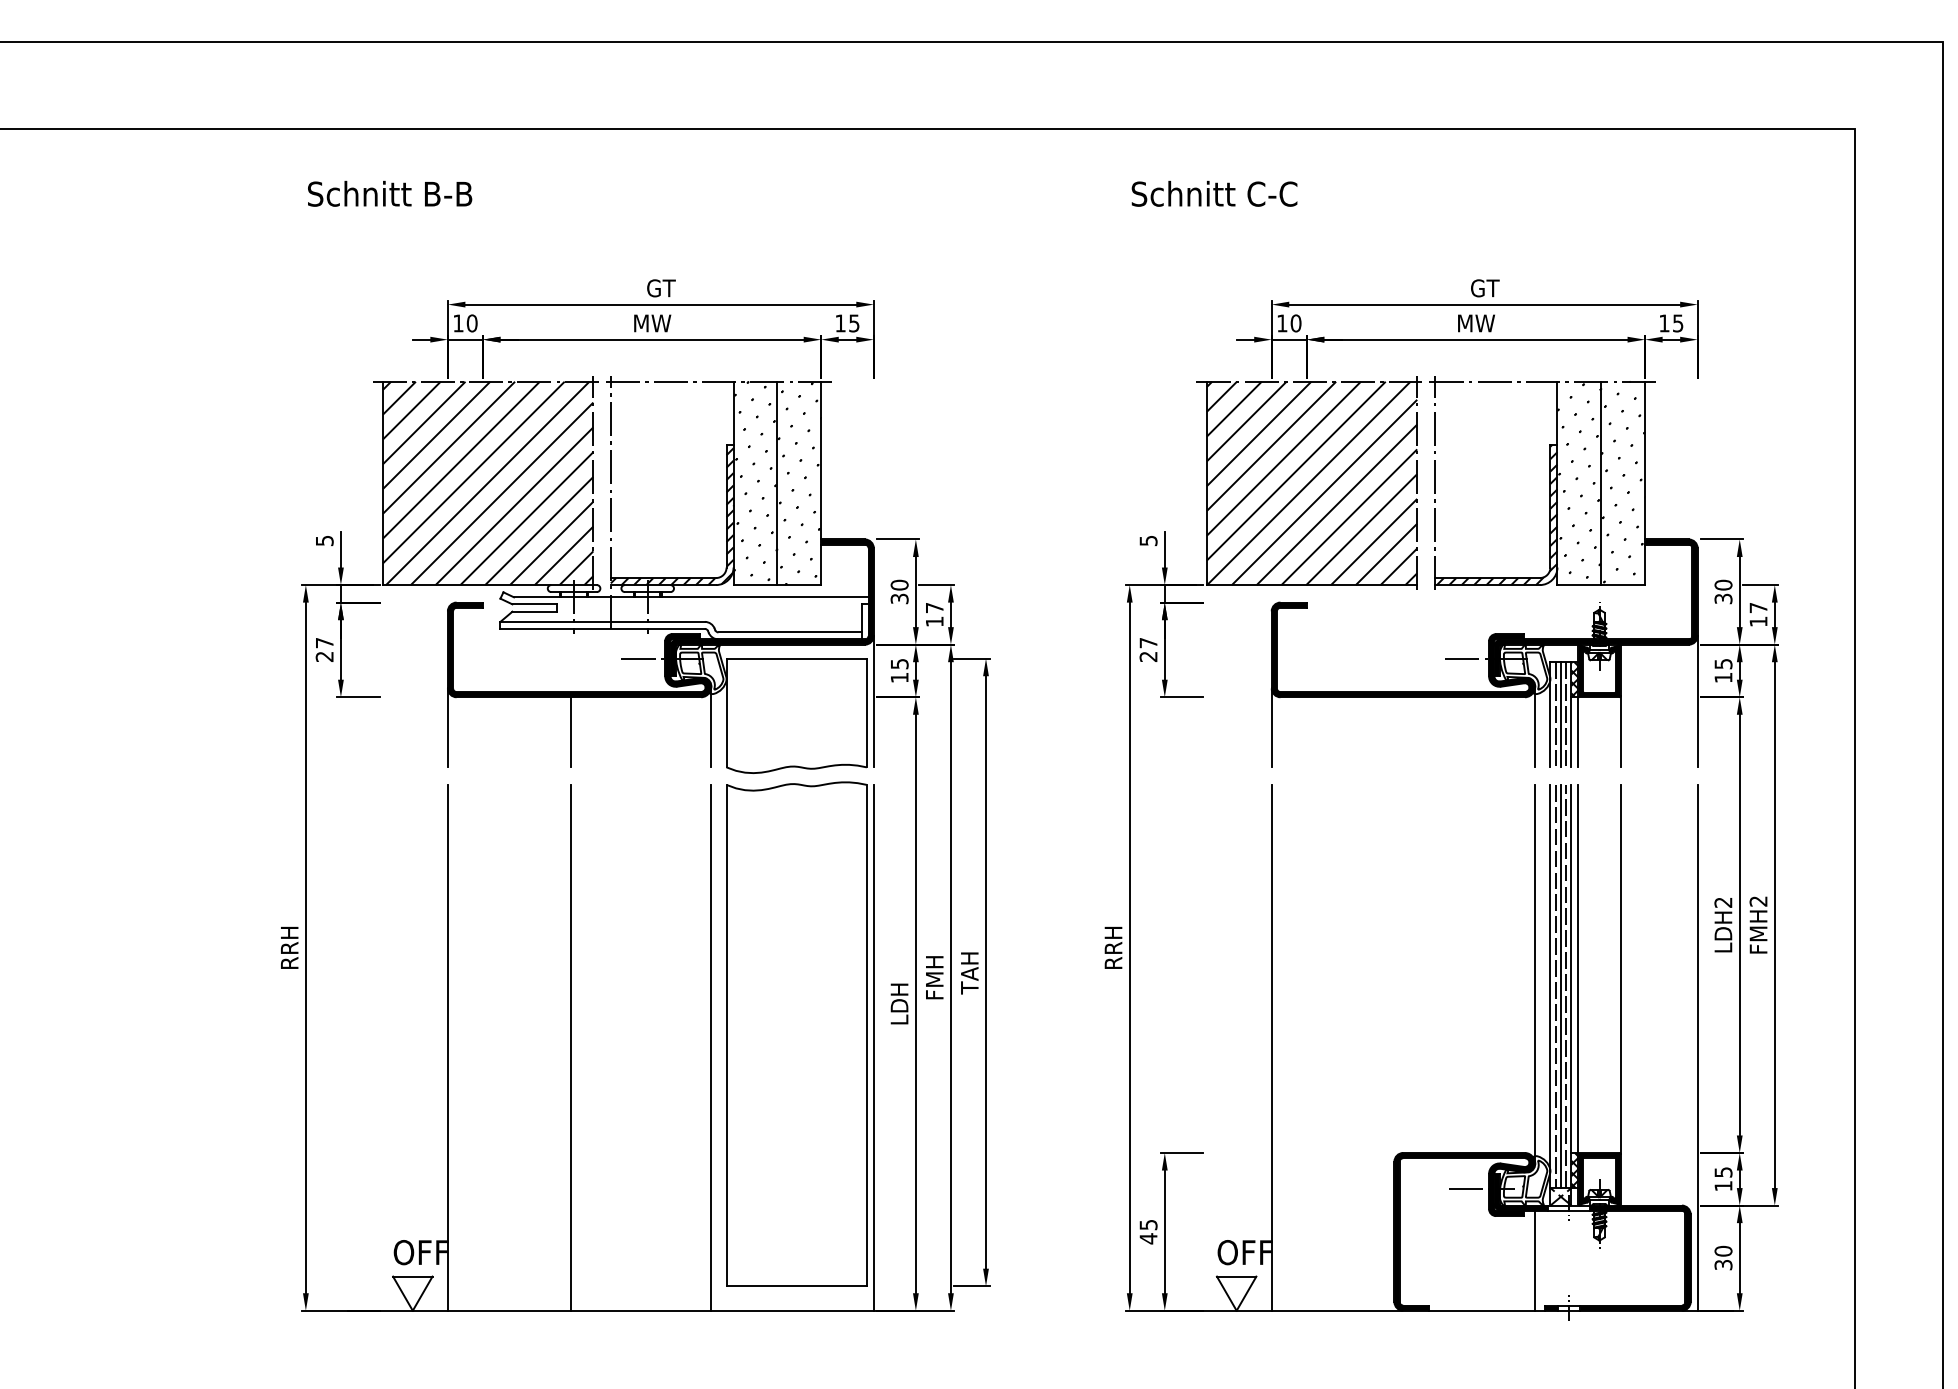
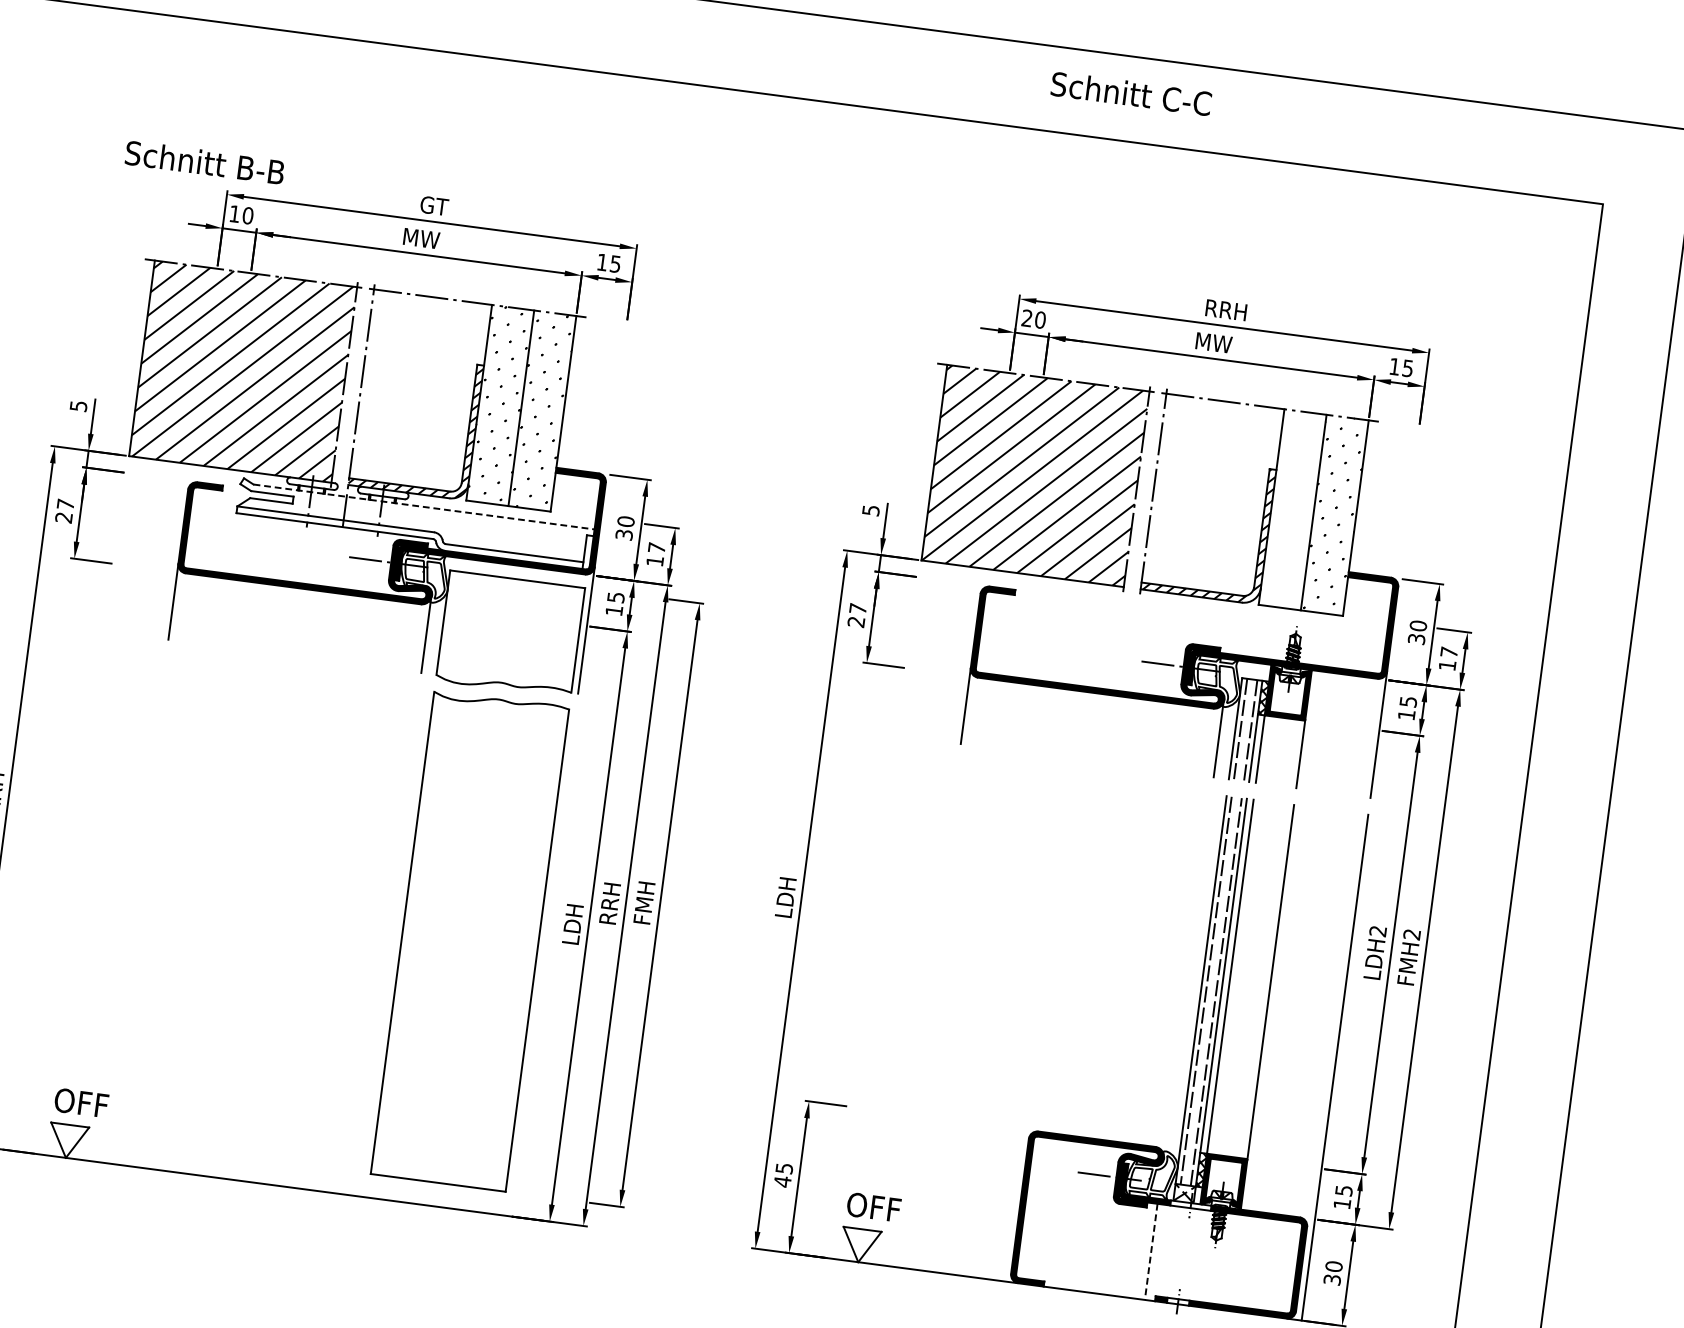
text: (390, 193) -> (205, 162), moved
text: (1214, 193) -> (1131, 93), moved
text: (1484, 288) -> (1226, 310), GT -> RRH
text: (1282, 323) -> (1027, 318), 10 -> 20
hatch: (1579, 484) -> (1292, 510), removed
line: (691, 597) -> (424, 507), solid -> dashed
line: (1560, 714) -> (1245, 729), removed
line: (570, 732) -> (290, 621), removed
text: (1113, 947) -> (785, 897), RRH -> LDH
text: (969, 972) -> (644, 903), TAH -> FMH
line: (1534, 972) -> (1187, 974), removed
text: (934, 977) -> (609, 903), FMH -> RRH
line: (1560, 986) -> (1210, 991), removed
line: (447, 1047) -> (132, 909), removed
line: (570, 1047) -> (250, 924), removed
line: (710, 1047) -> (385, 942), removed
line: (873, 1047) -> (542, 963), removed
line: (1271, 1047) -> (925, 1013), removed
line: (1534, 1260) -> (1151, 1251), solid -> dashed

